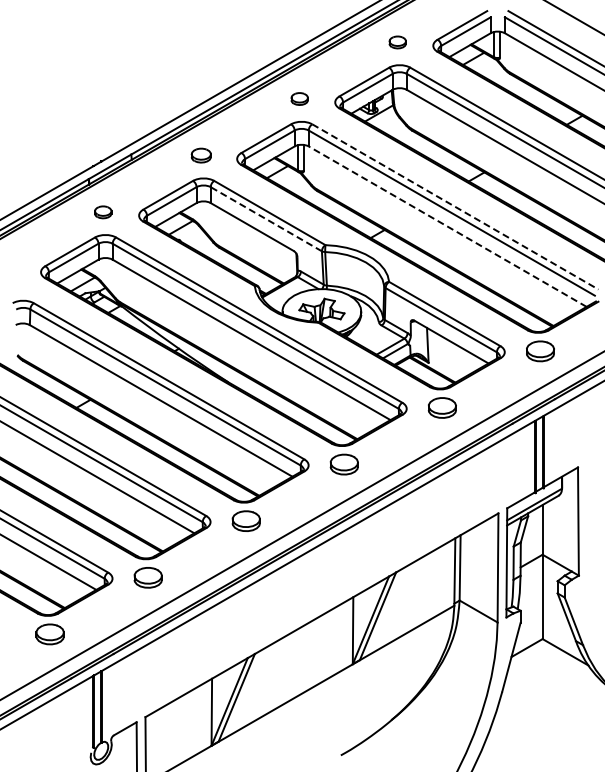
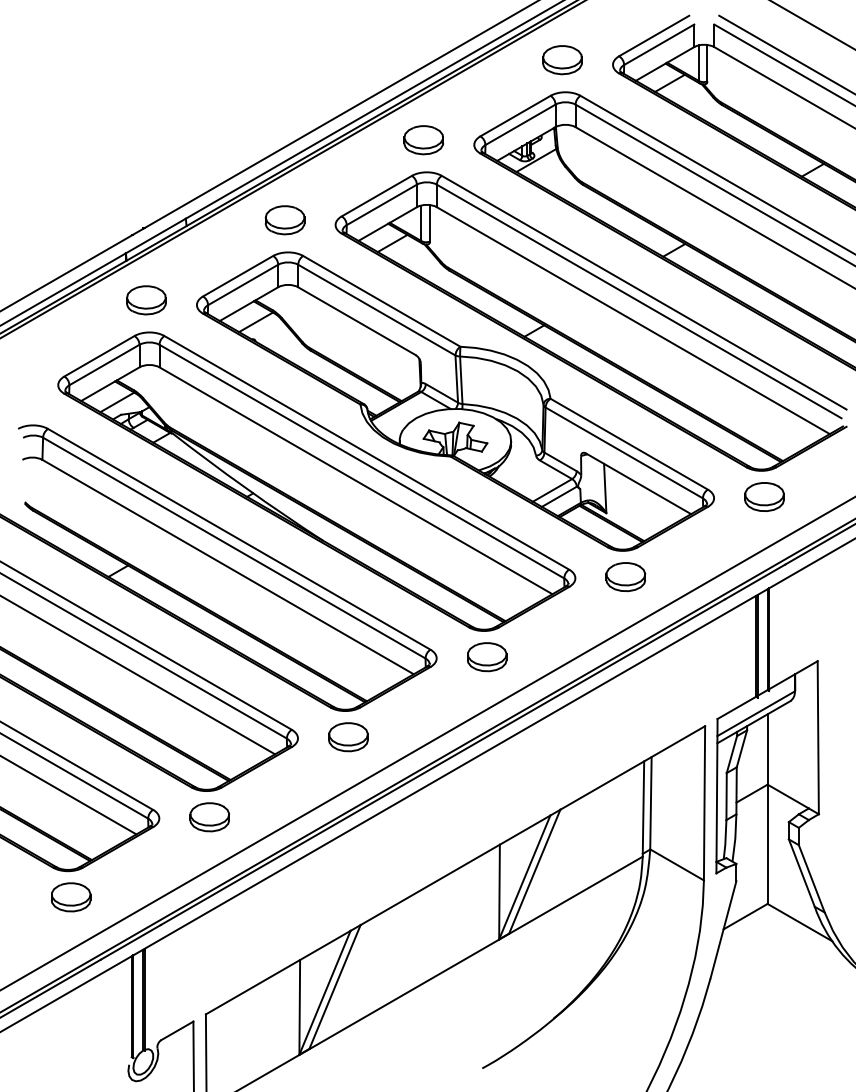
part: (397, 42) -> (562, 60), size x1.67
part: (299, 98) -> (423, 139), size x1.67
part: (200, 155) -> (283, 220), size x1.43
line: (455, 207) -> (644, 293), dashed -> solid
part: (102, 212) -> (145, 300), size x1.67
line: (265, 218) -> (375, 309), dashed -> solid
line: (447, 226) -> (633, 320), dashed -> solid

